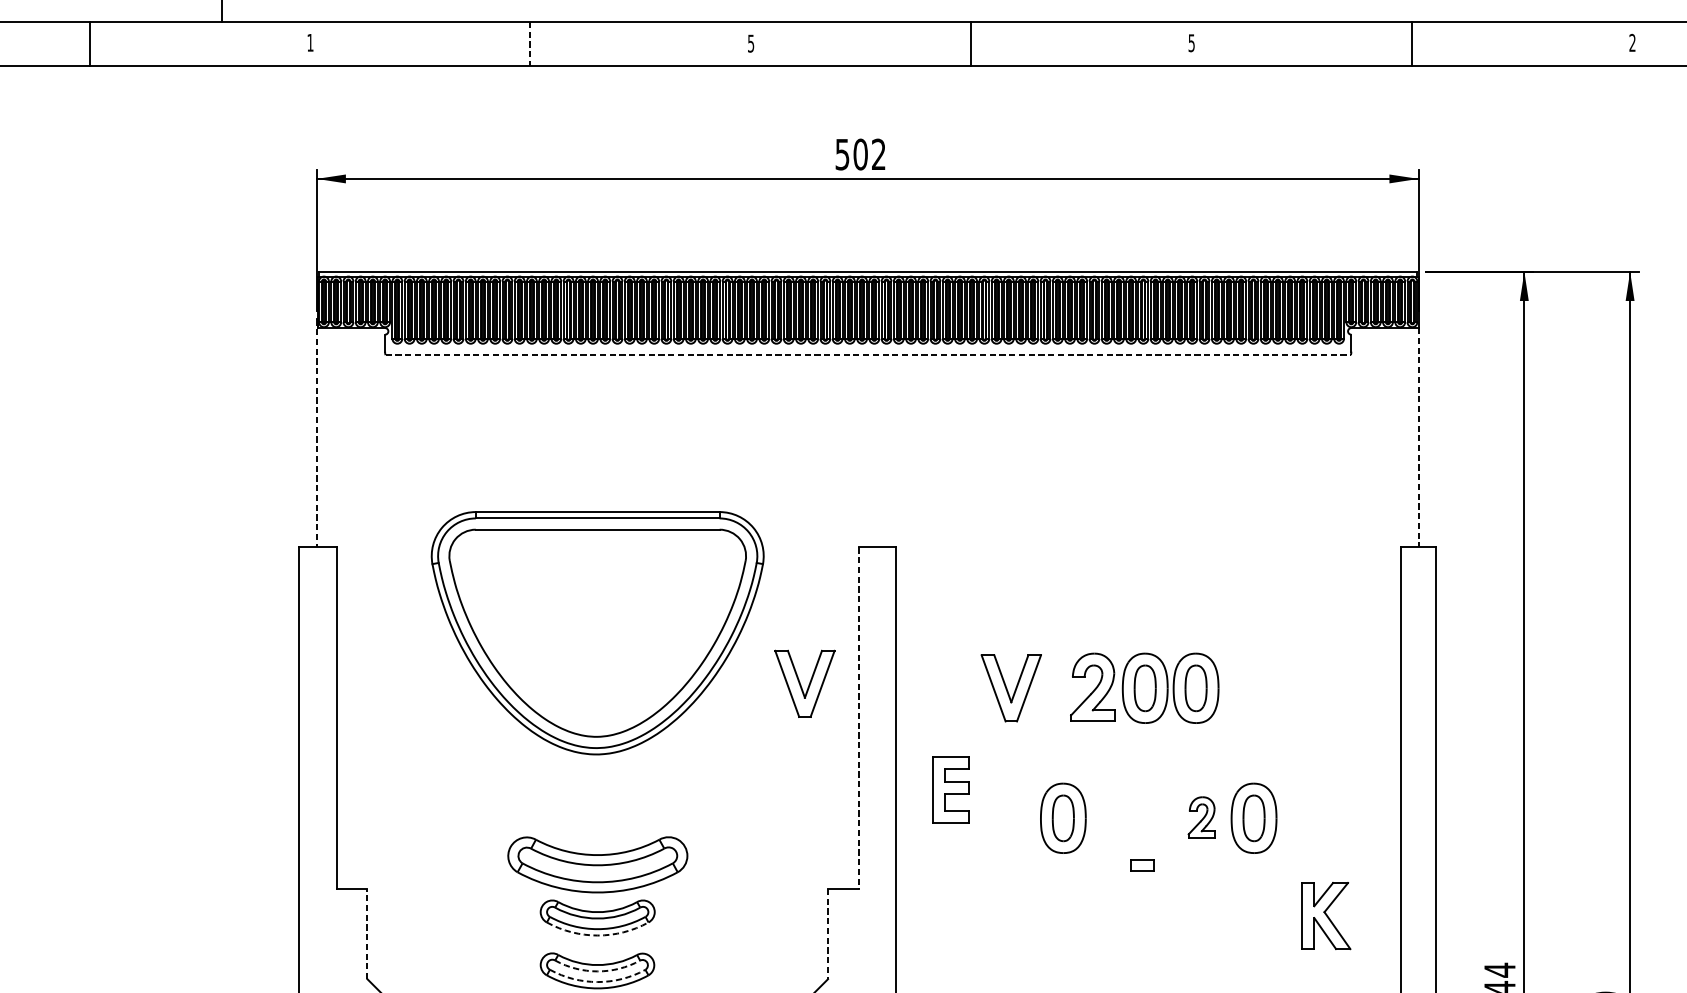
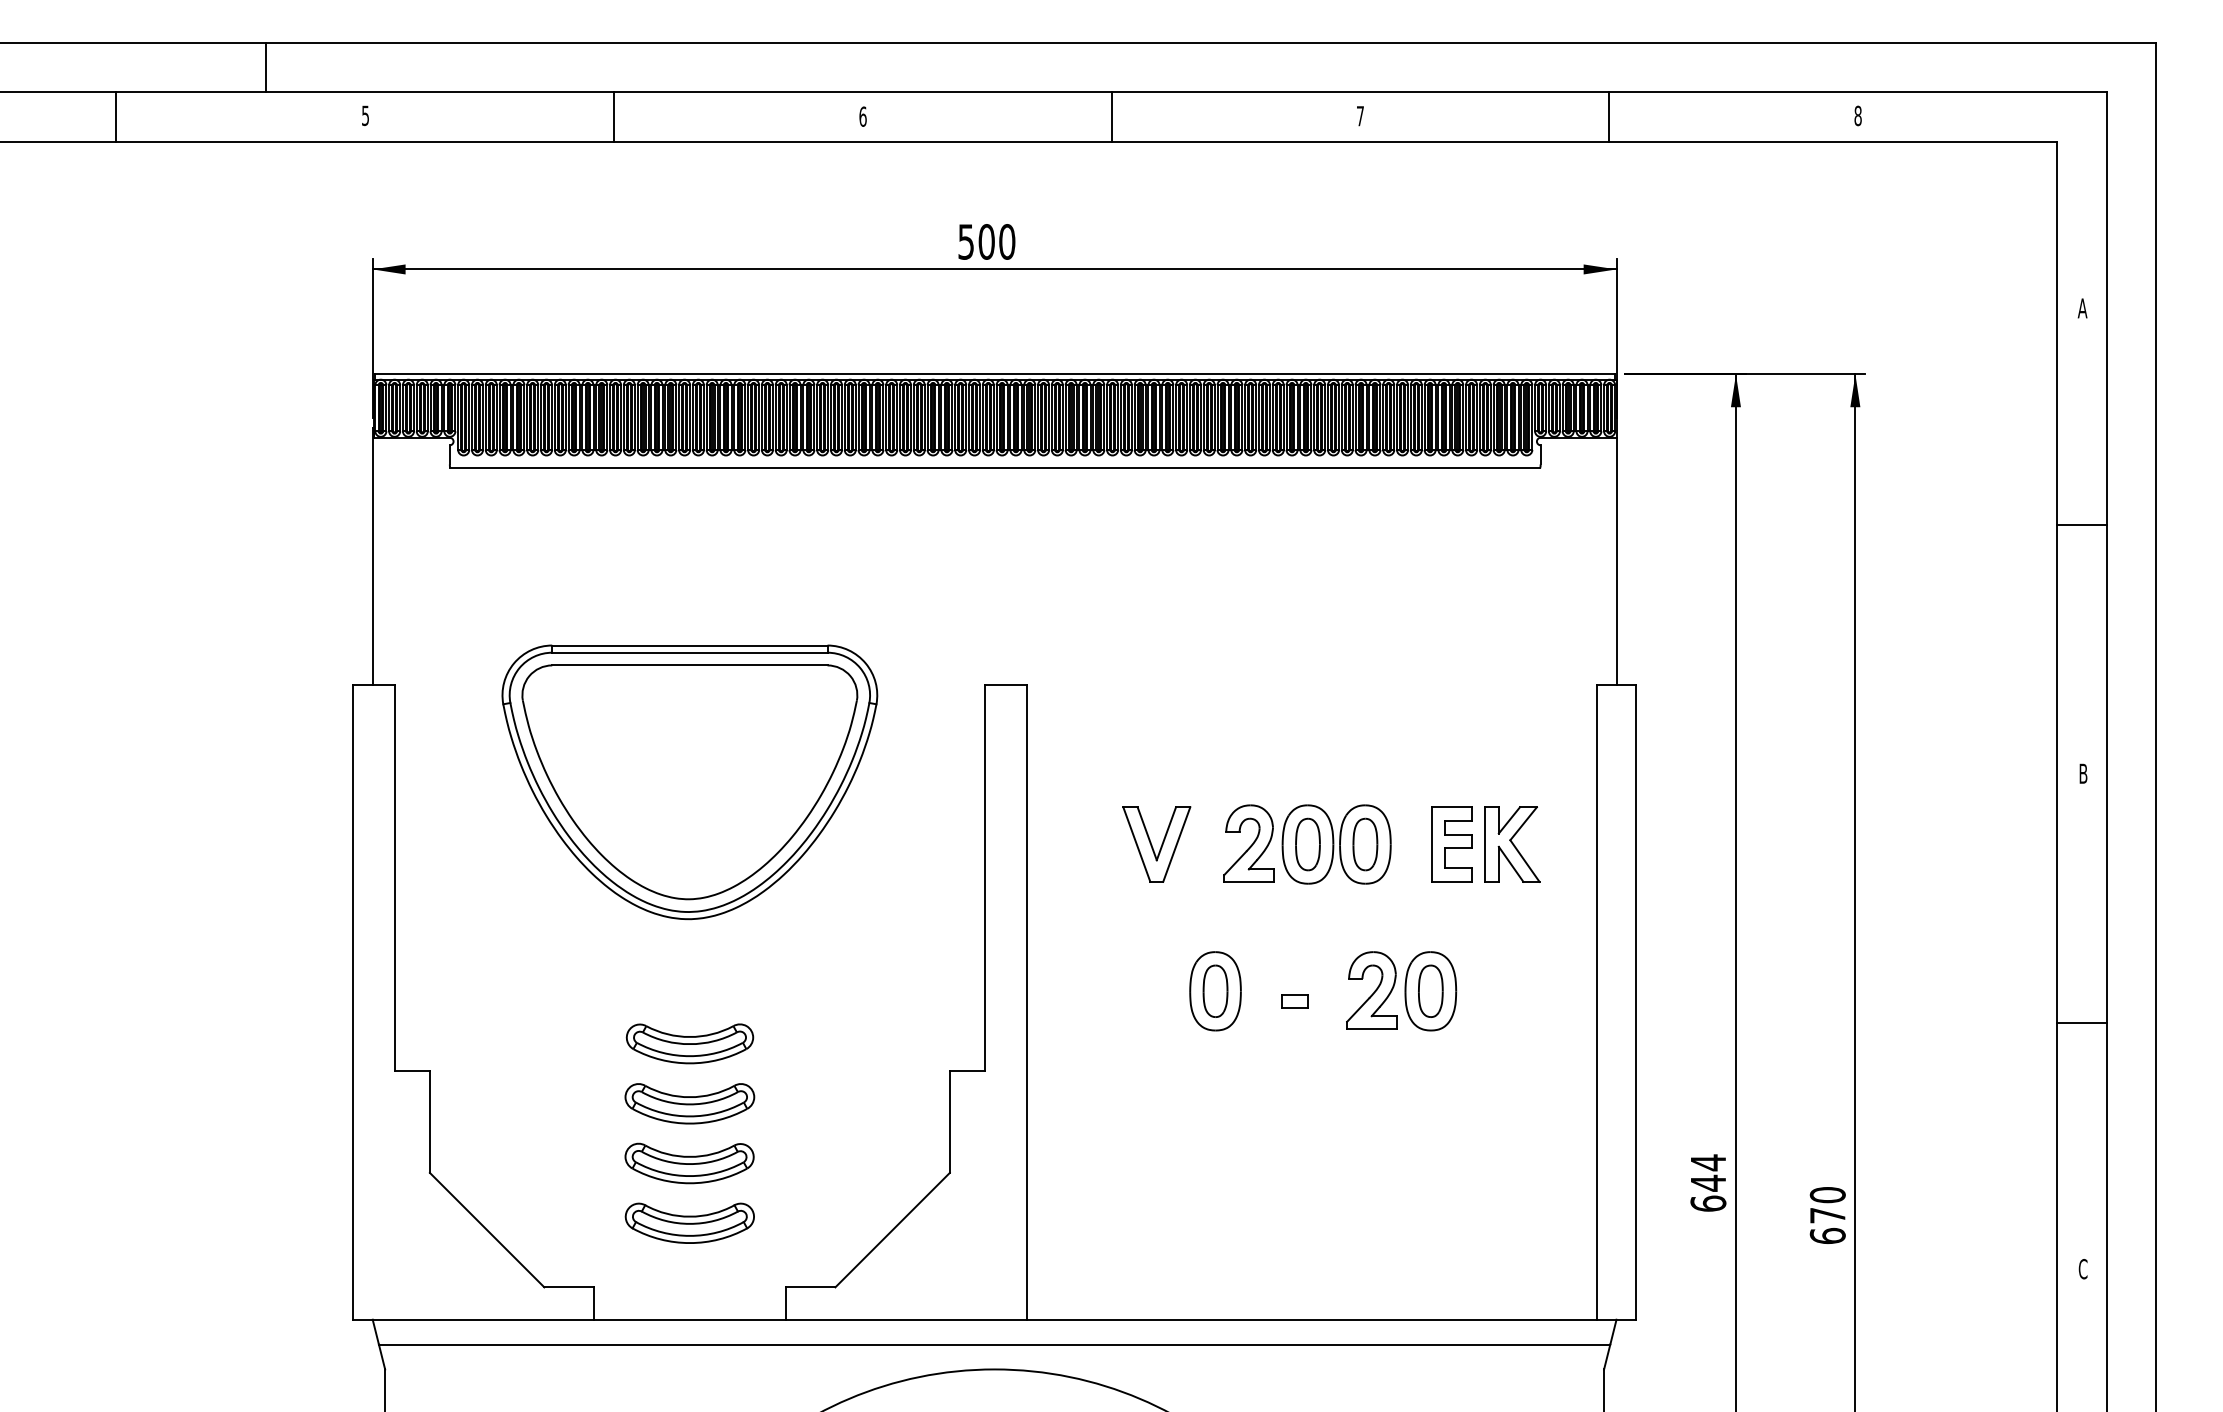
text: (310, 42) -> (365, 115), 1 -> 5
text: (1632, 42) -> (1857, 115), 2 -> 8
text: (750, 43) -> (862, 116), 5 -> 6
text: (1191, 43) -> (1360, 116), 5 -> 7
line: (530, 44) -> (613, 117), dashed -> solid
text: (879, 154) -> (1007, 241), 502 -> 500
line: (868, 355) -> (995, 468), dashed -> solid
line: (316, 433) -> (372, 556), dashed -> solid
line: (1418, 437) -> (1616, 561), dashed -> solid
part: (804, 683) -> (923, 839), removed
line: (858, 718) -> (984, 878), dashed -> solid
part: (950, 790) -> (1451, 844), moved
part: (1201, 817) -> (1371, 990), size x1.67
part: (597, 864) -> (689, 1043), size x0.62
part: (1142, 865) -> (1294, 1001), moved
part: (1326, 915) -> (1512, 844), moved
line: (367, 933) -> (429, 1121), dashed -> solid
line: (827, 933) -> (949, 1121), dashed -> solid
arc: (597, 935) -> (689, 1123), dashed -> solid
arc: (597, 971) -> (689, 1164), dashed -> solid
arc: (597, 982) -> (689, 1176), dashed -> solid

